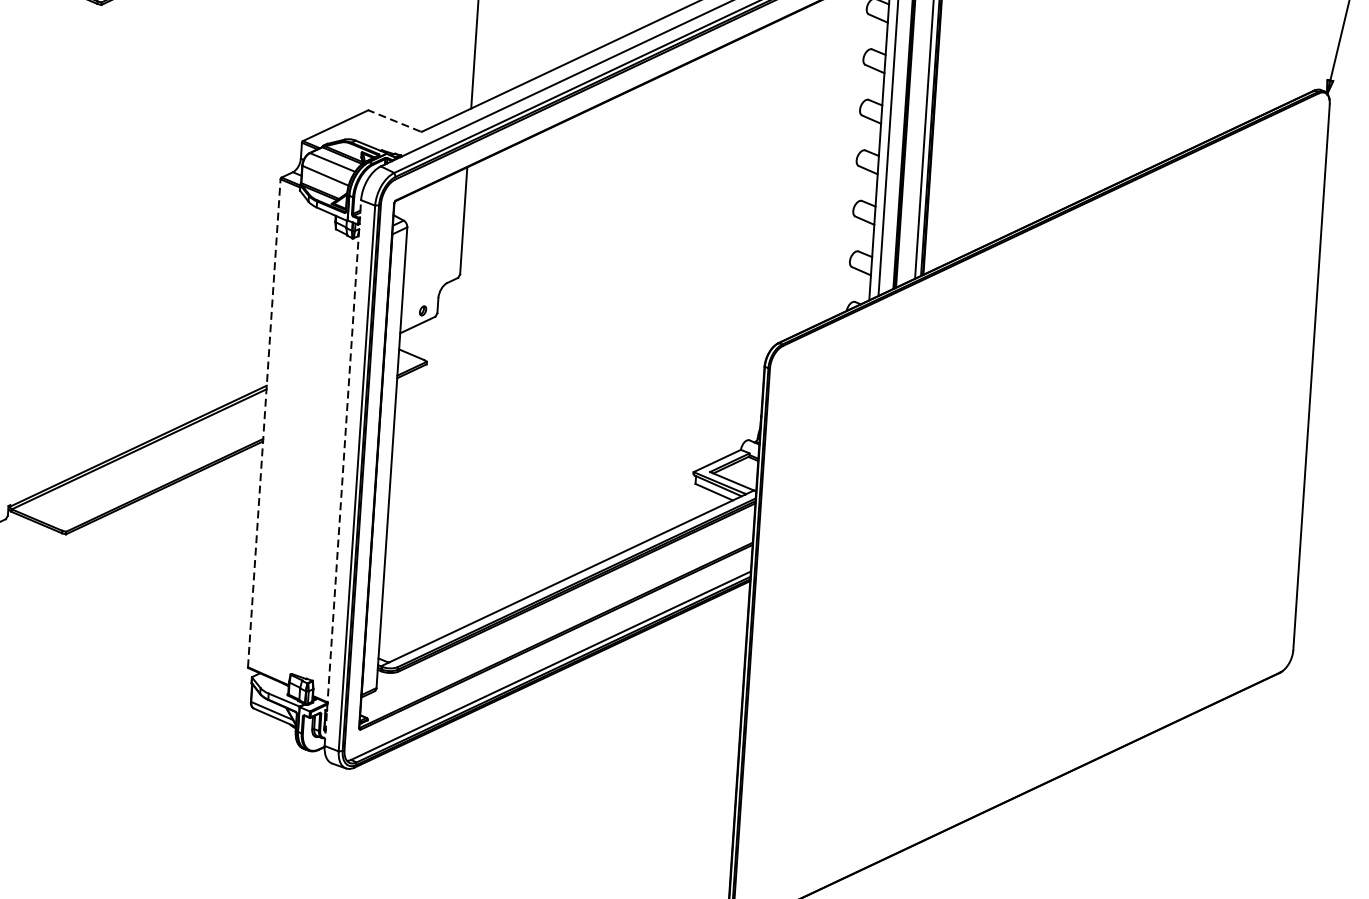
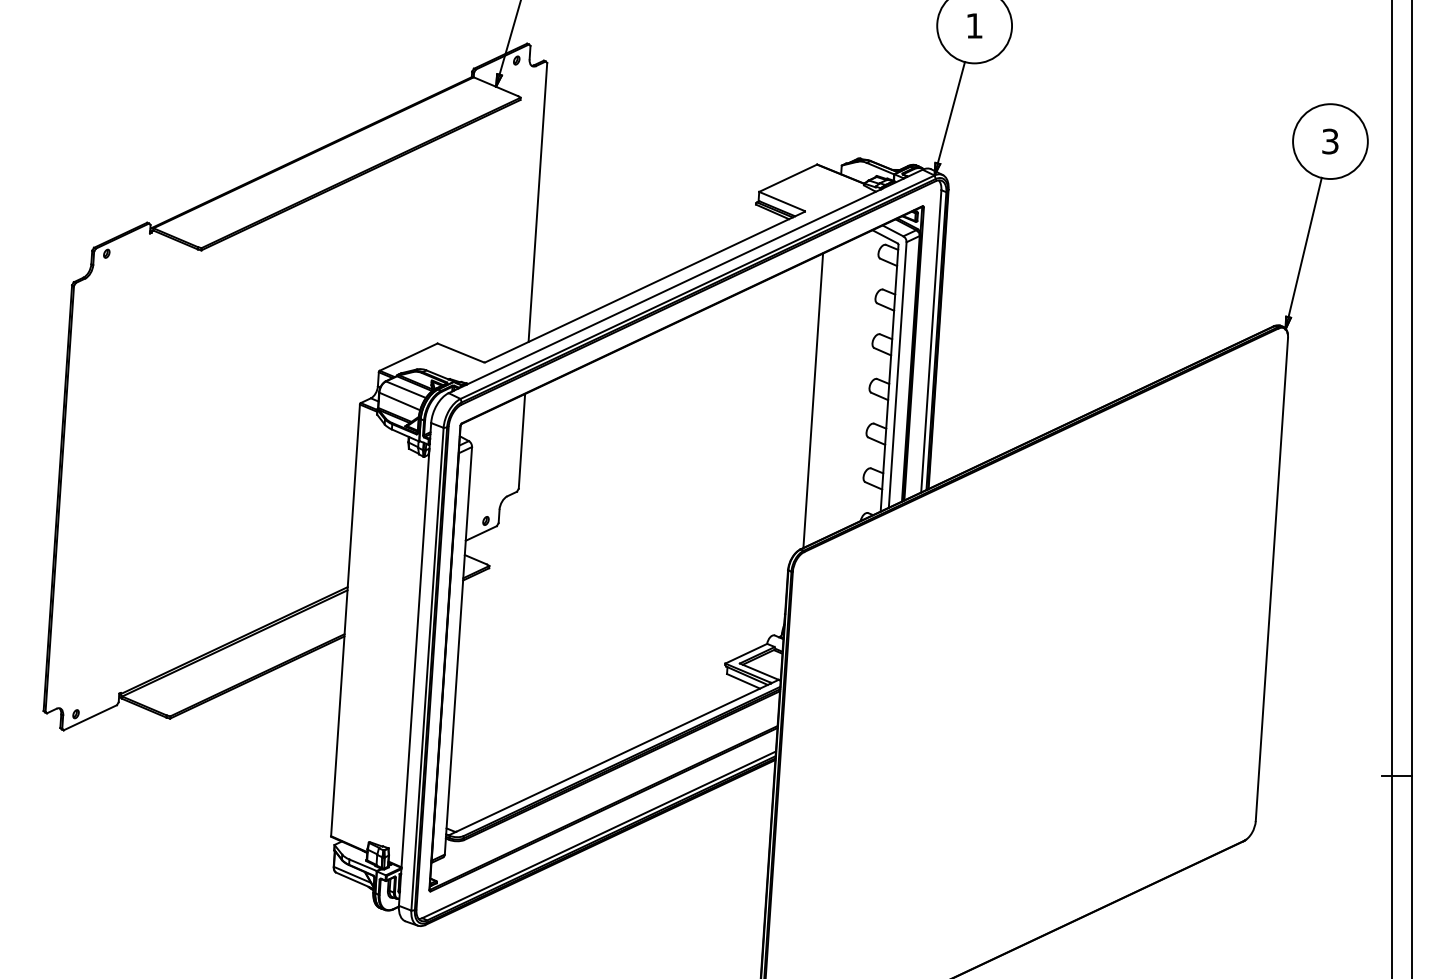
line: (394, 120) -> (460, 352), dashed -> solid
line: (793, 174) -> (813, 400), added
line: (264, 422) -> (345, 619), dashed -> solid
line: (343, 473) -> (415, 664), dashed -> solid

